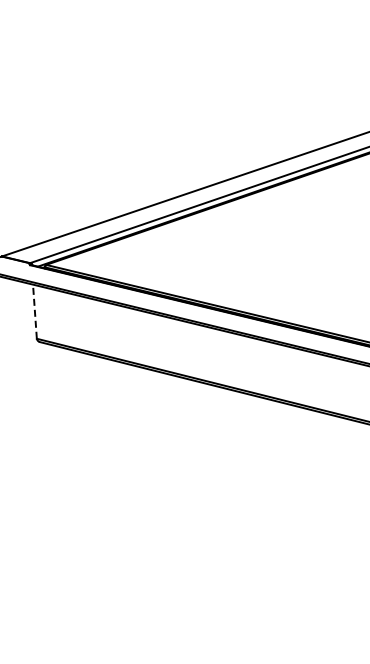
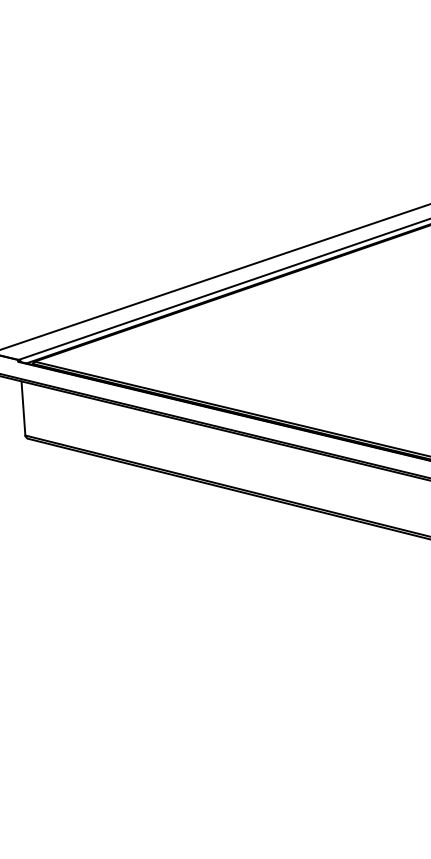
line: (34, 310) -> (23, 407), dashed -> solid

